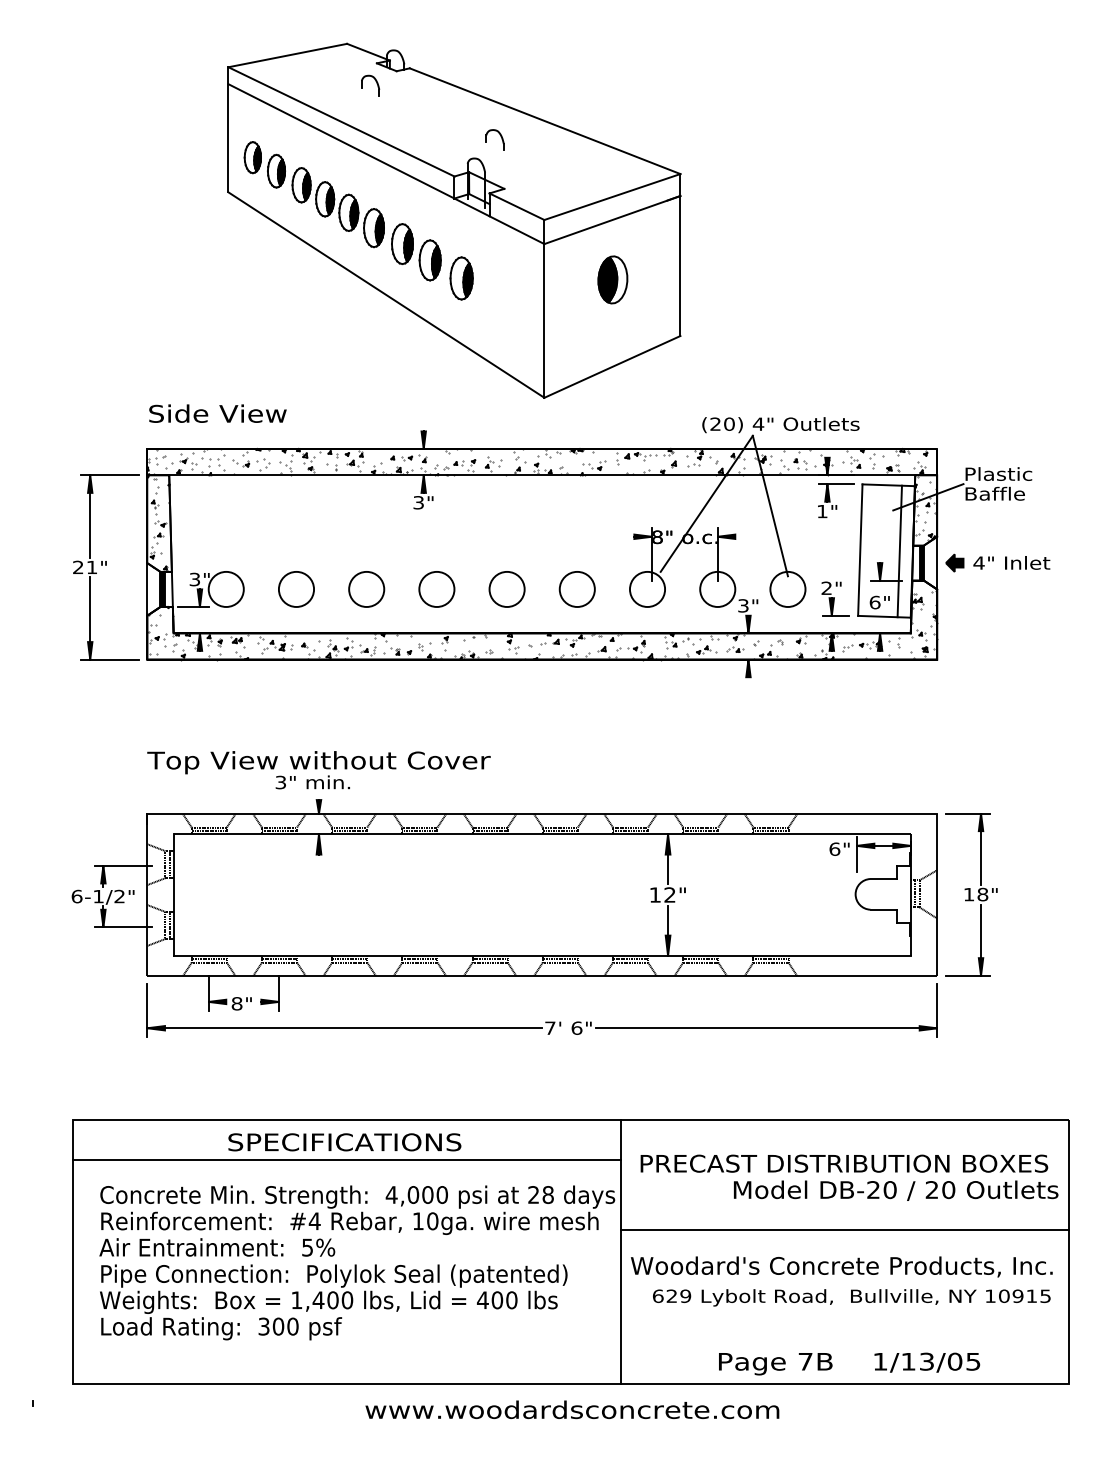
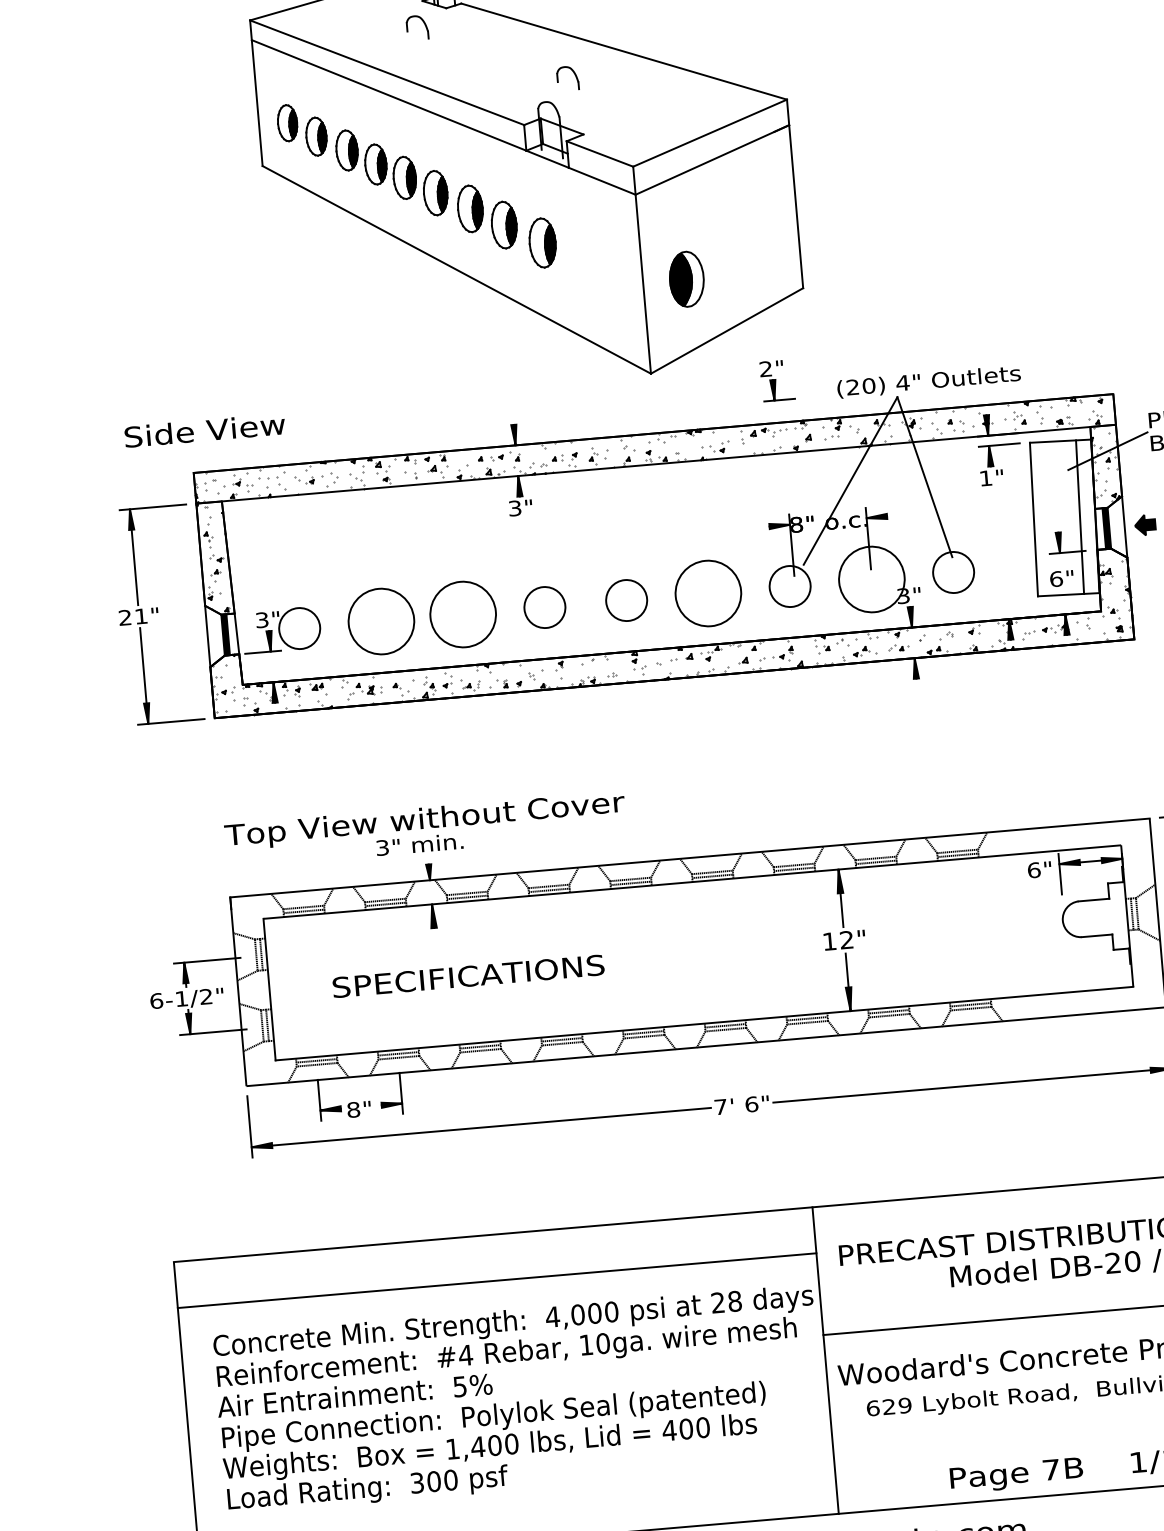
part: (612, 279) -> (686, 278), moved
text: (217, 413) -> (204, 430), moved
circle: (296, 588) -> (381, 620), size x1.6
circle: (366, 588) -> (462, 613), size x1.6
circle: (576, 588) -> (707, 592), size x1.6
circle: (717, 588) -> (871, 578), size x1.6
part: (835, 598) -> (777, 380), moved
text: (344, 1142) -> (468, 976), moved

